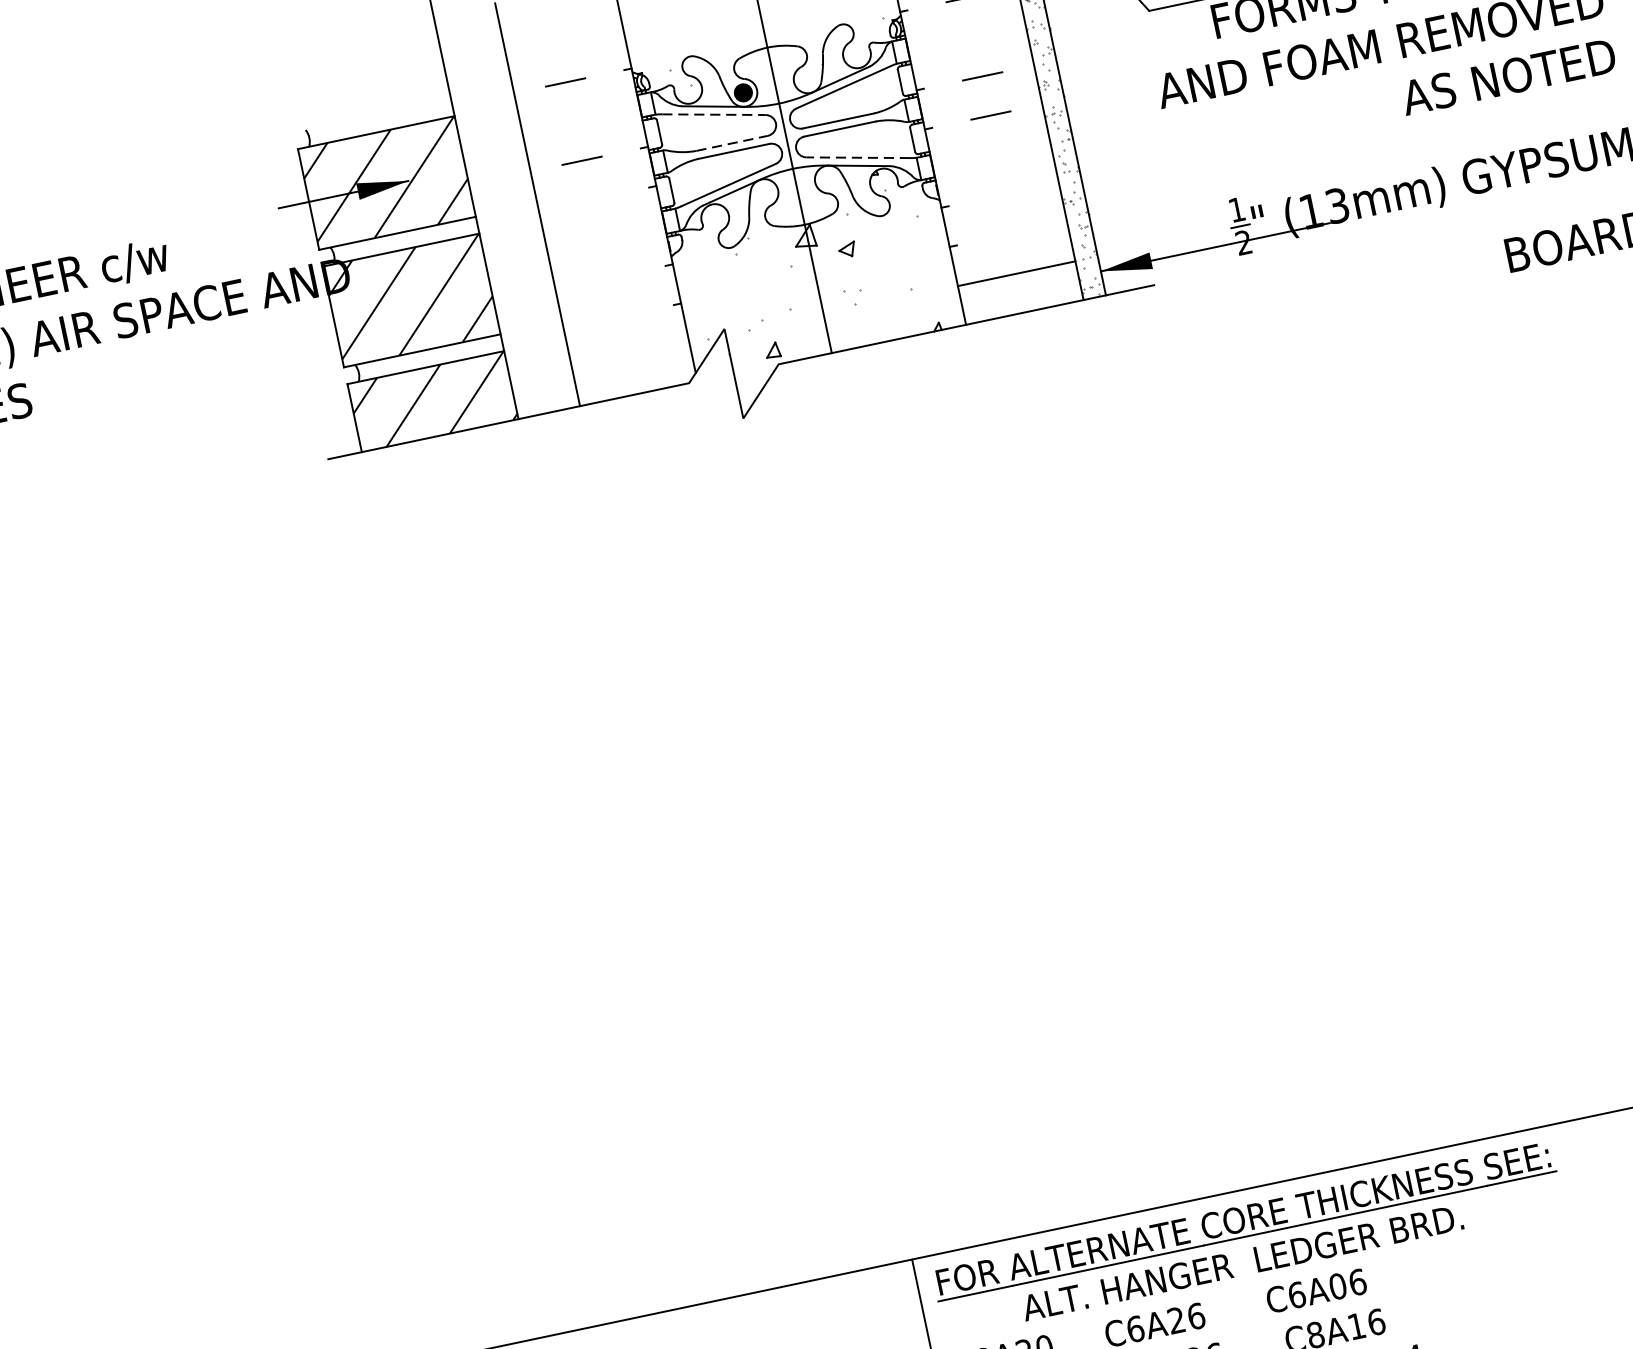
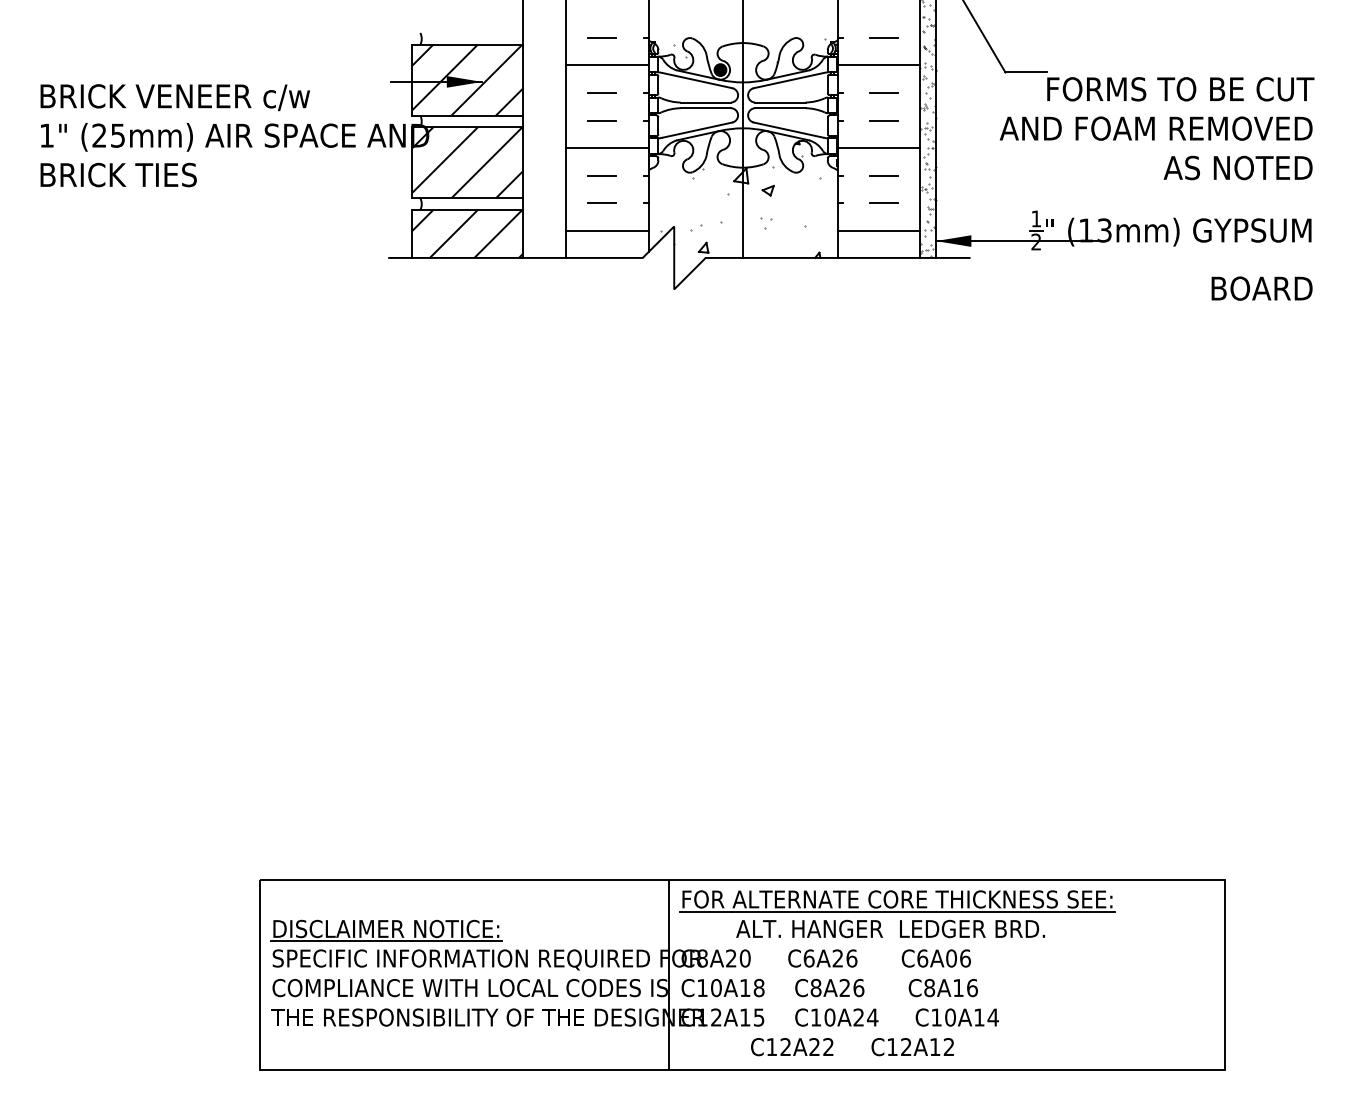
line: (966, 38) -> (878, 65), added
line: (713, 114) -> (697, 80), dashed -> solid
line: (579, 120) -> (606, 65), added
line: (733, 143) -> (706, 102), dashed -> solid
line: (991, 156) -> (878, 148), added
line: (858, 158) -> (788, 130), dashed -> solid
line: (1006, 193) -> (883, 175), added
line: (589, 200) -> (601, 120), added
line: (1015, 233) -> (883, 203), added
line: (604, 238) -> (606, 148), added
line: (605, 278) -> (601, 175), added
line: (613, 316) -> (601, 202), added
line: (629, 355) -> (606, 230), added

